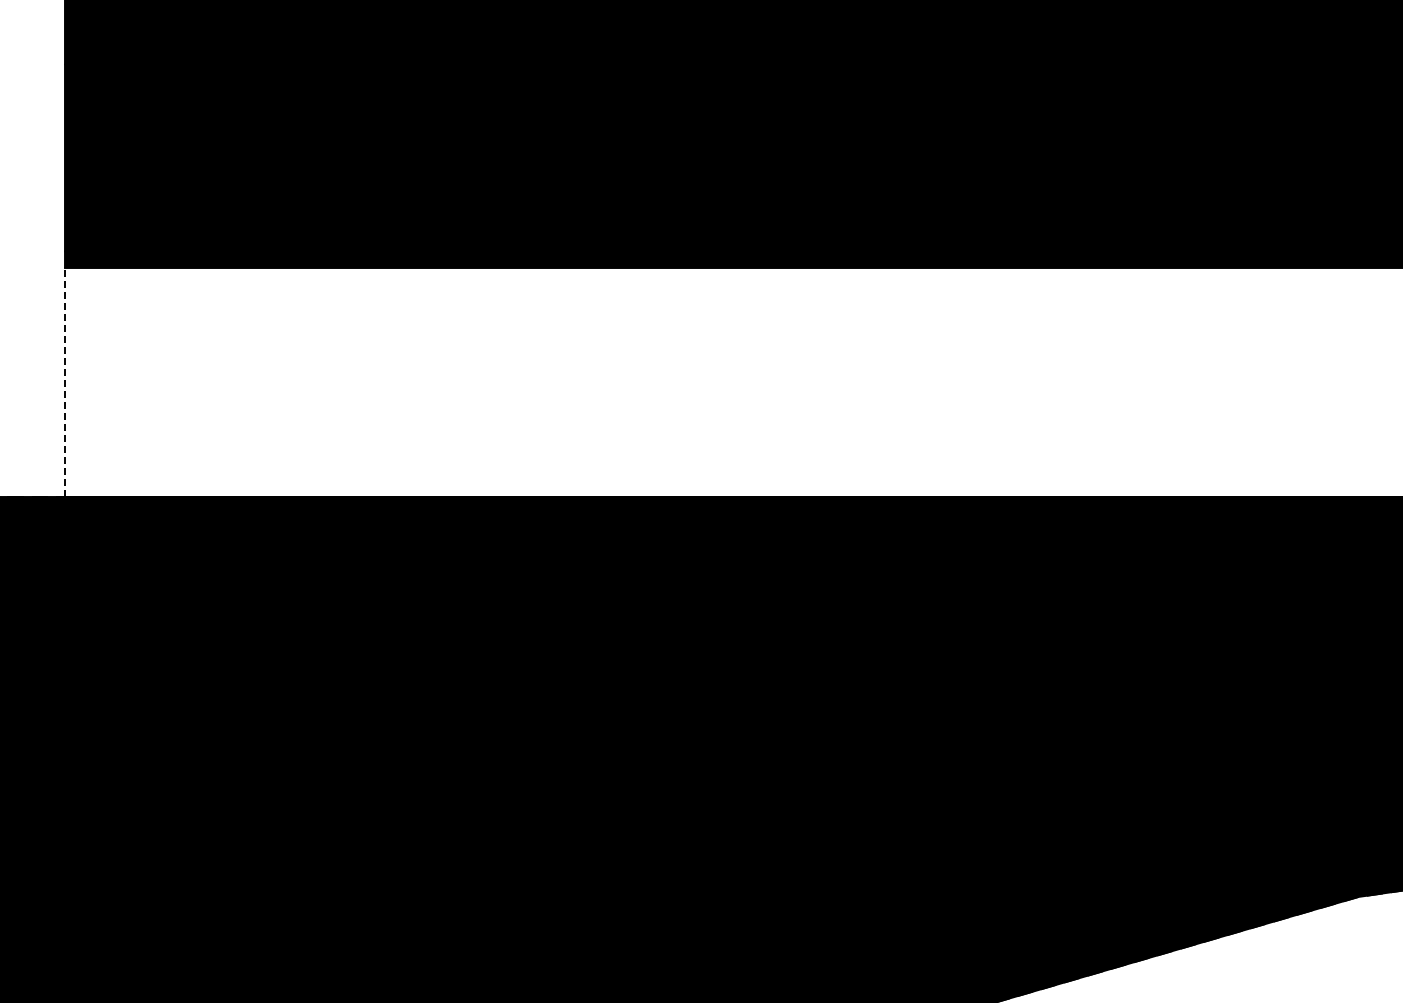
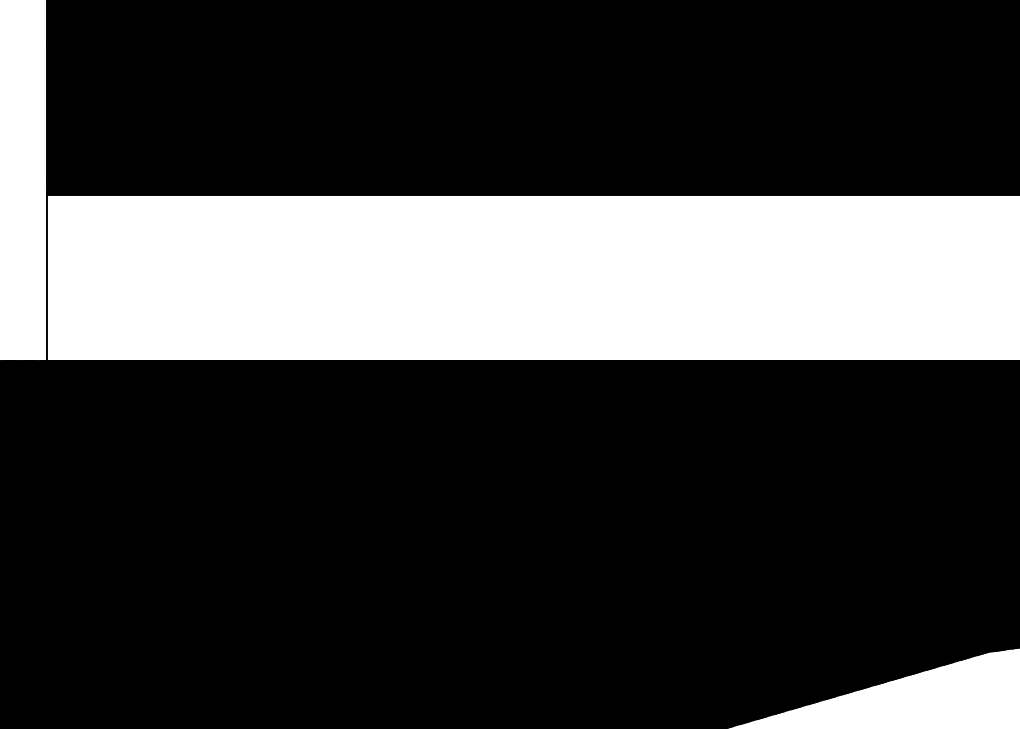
line: (65, 382) -> (47, 277), dashed -> solid

